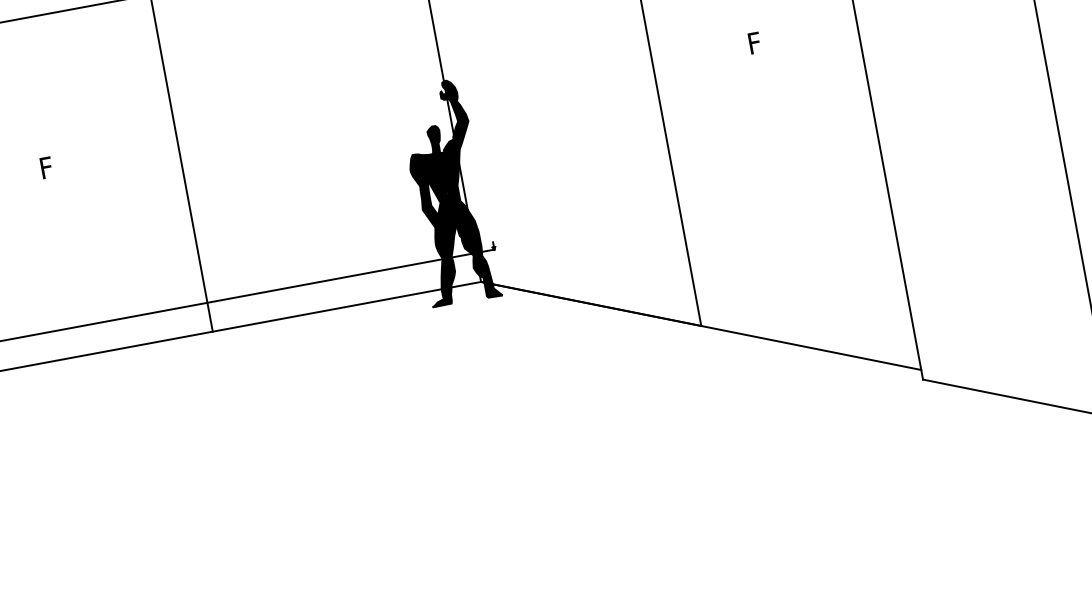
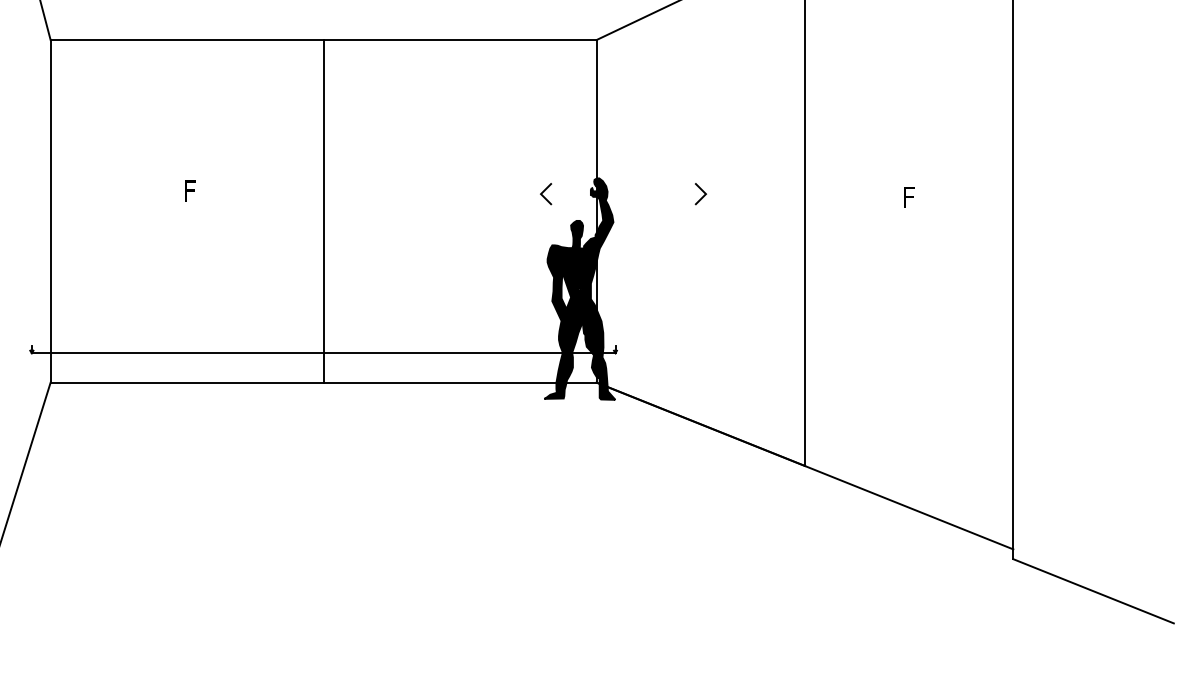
line: (551, 79) -> (702, 196), added
line: (395, 108) -> (544, 196), added

